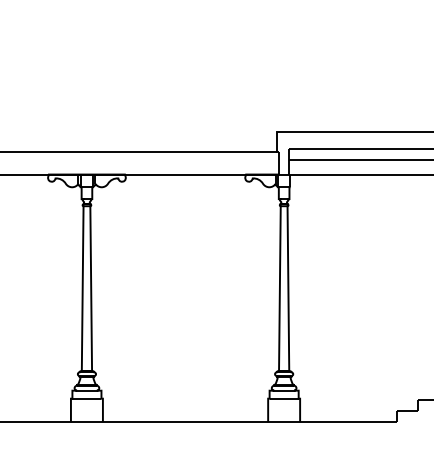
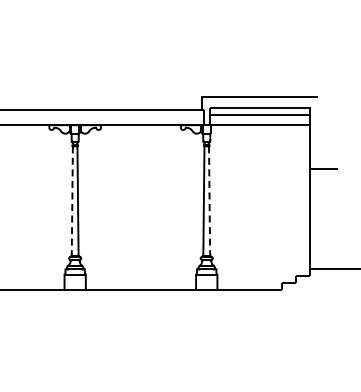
line: (82, 288) -> (72, 201), solid -> dashed
line: (288, 288) -> (209, 201), solid -> dashed

